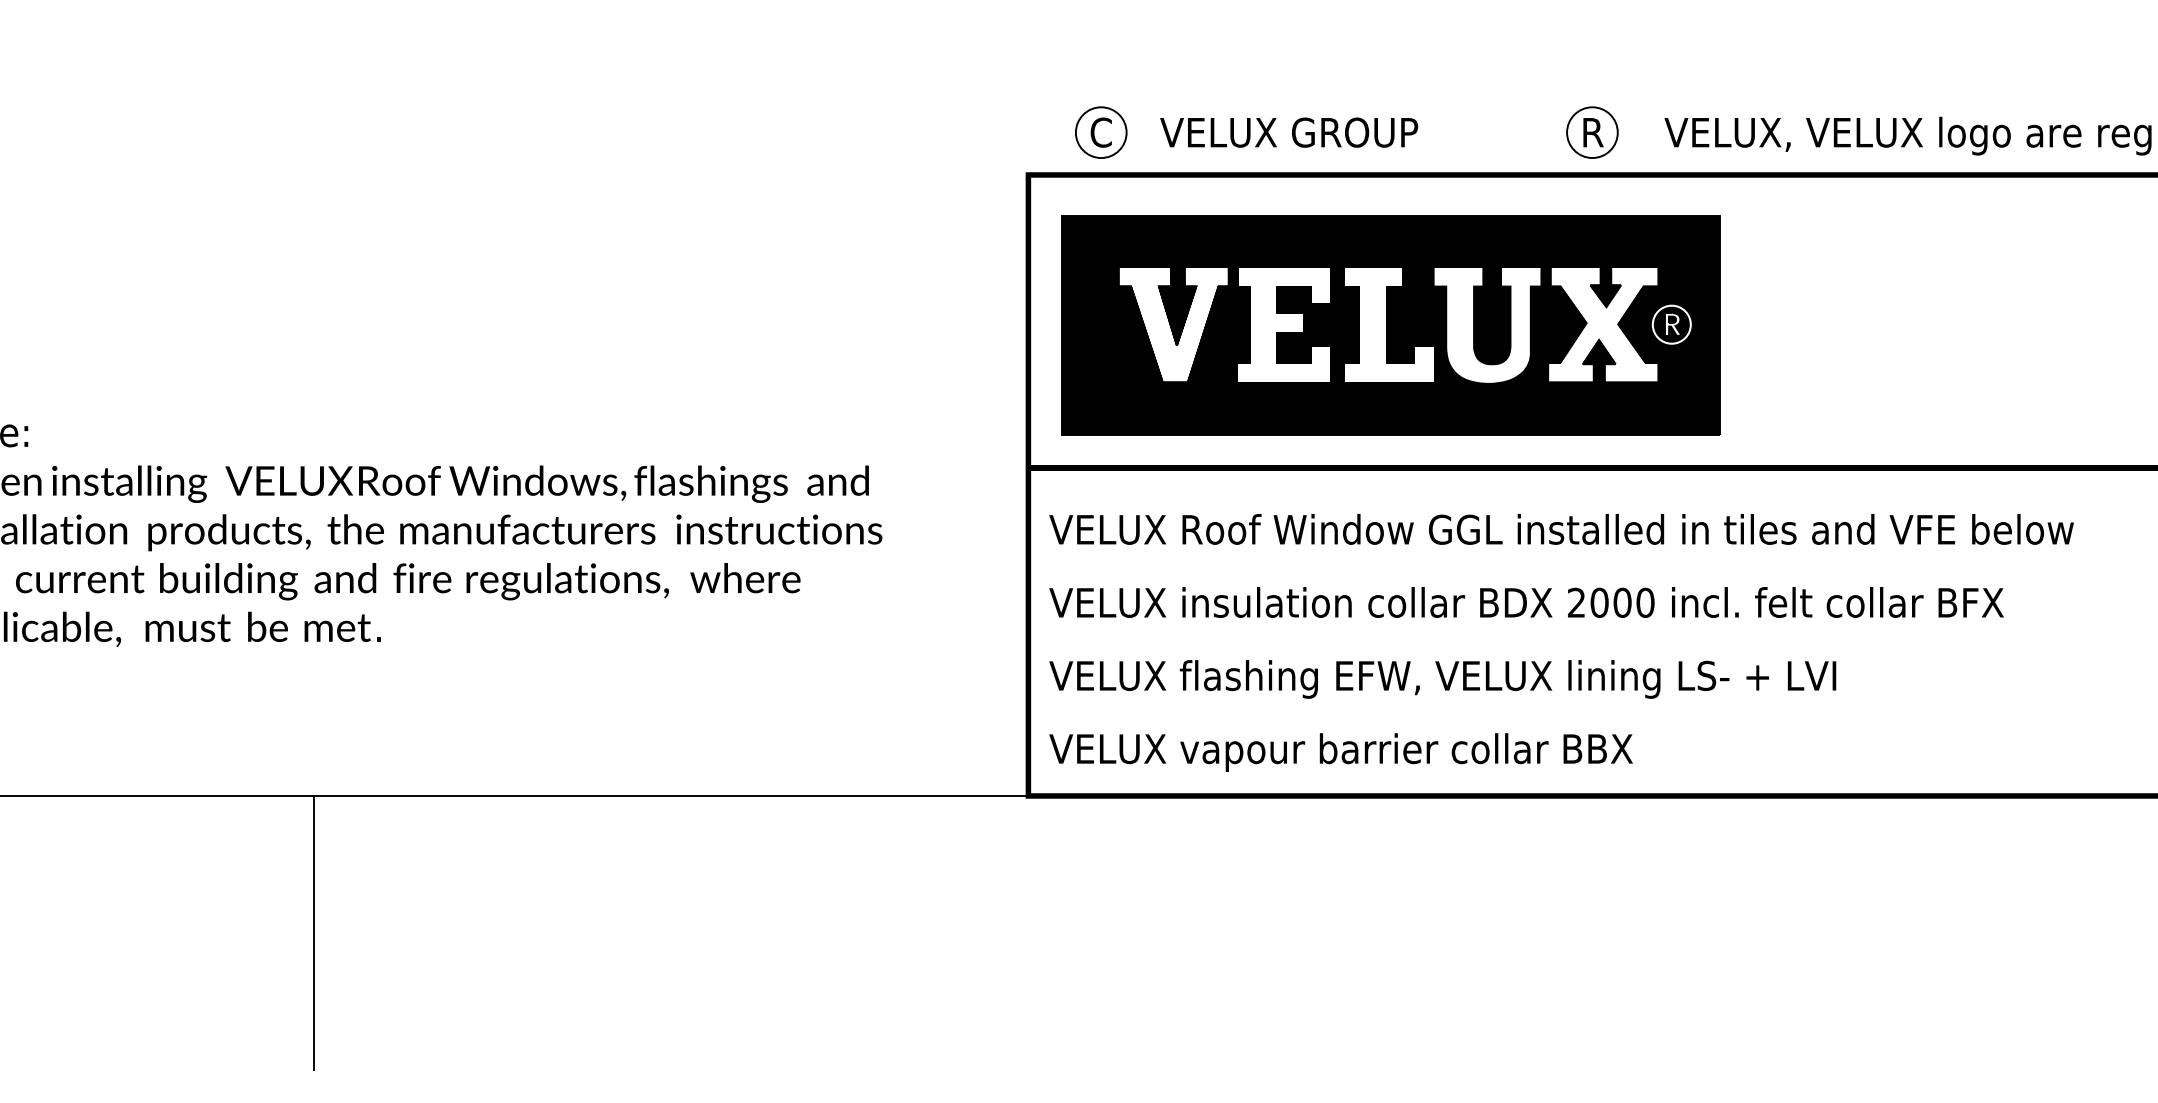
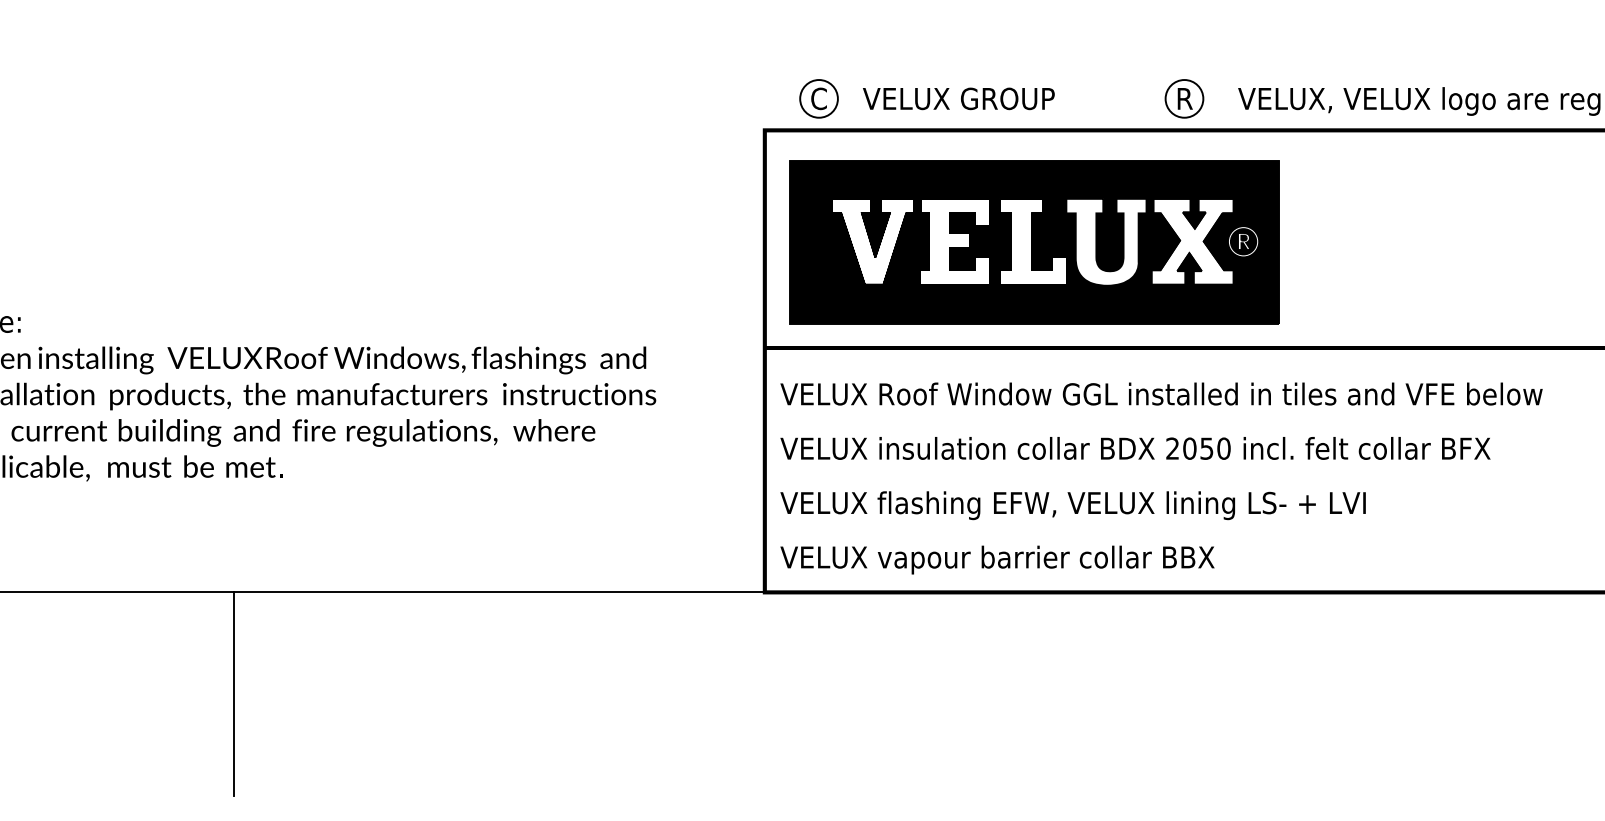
text: (1622, 602) -> (1206, 448), 2000 -> 2050

